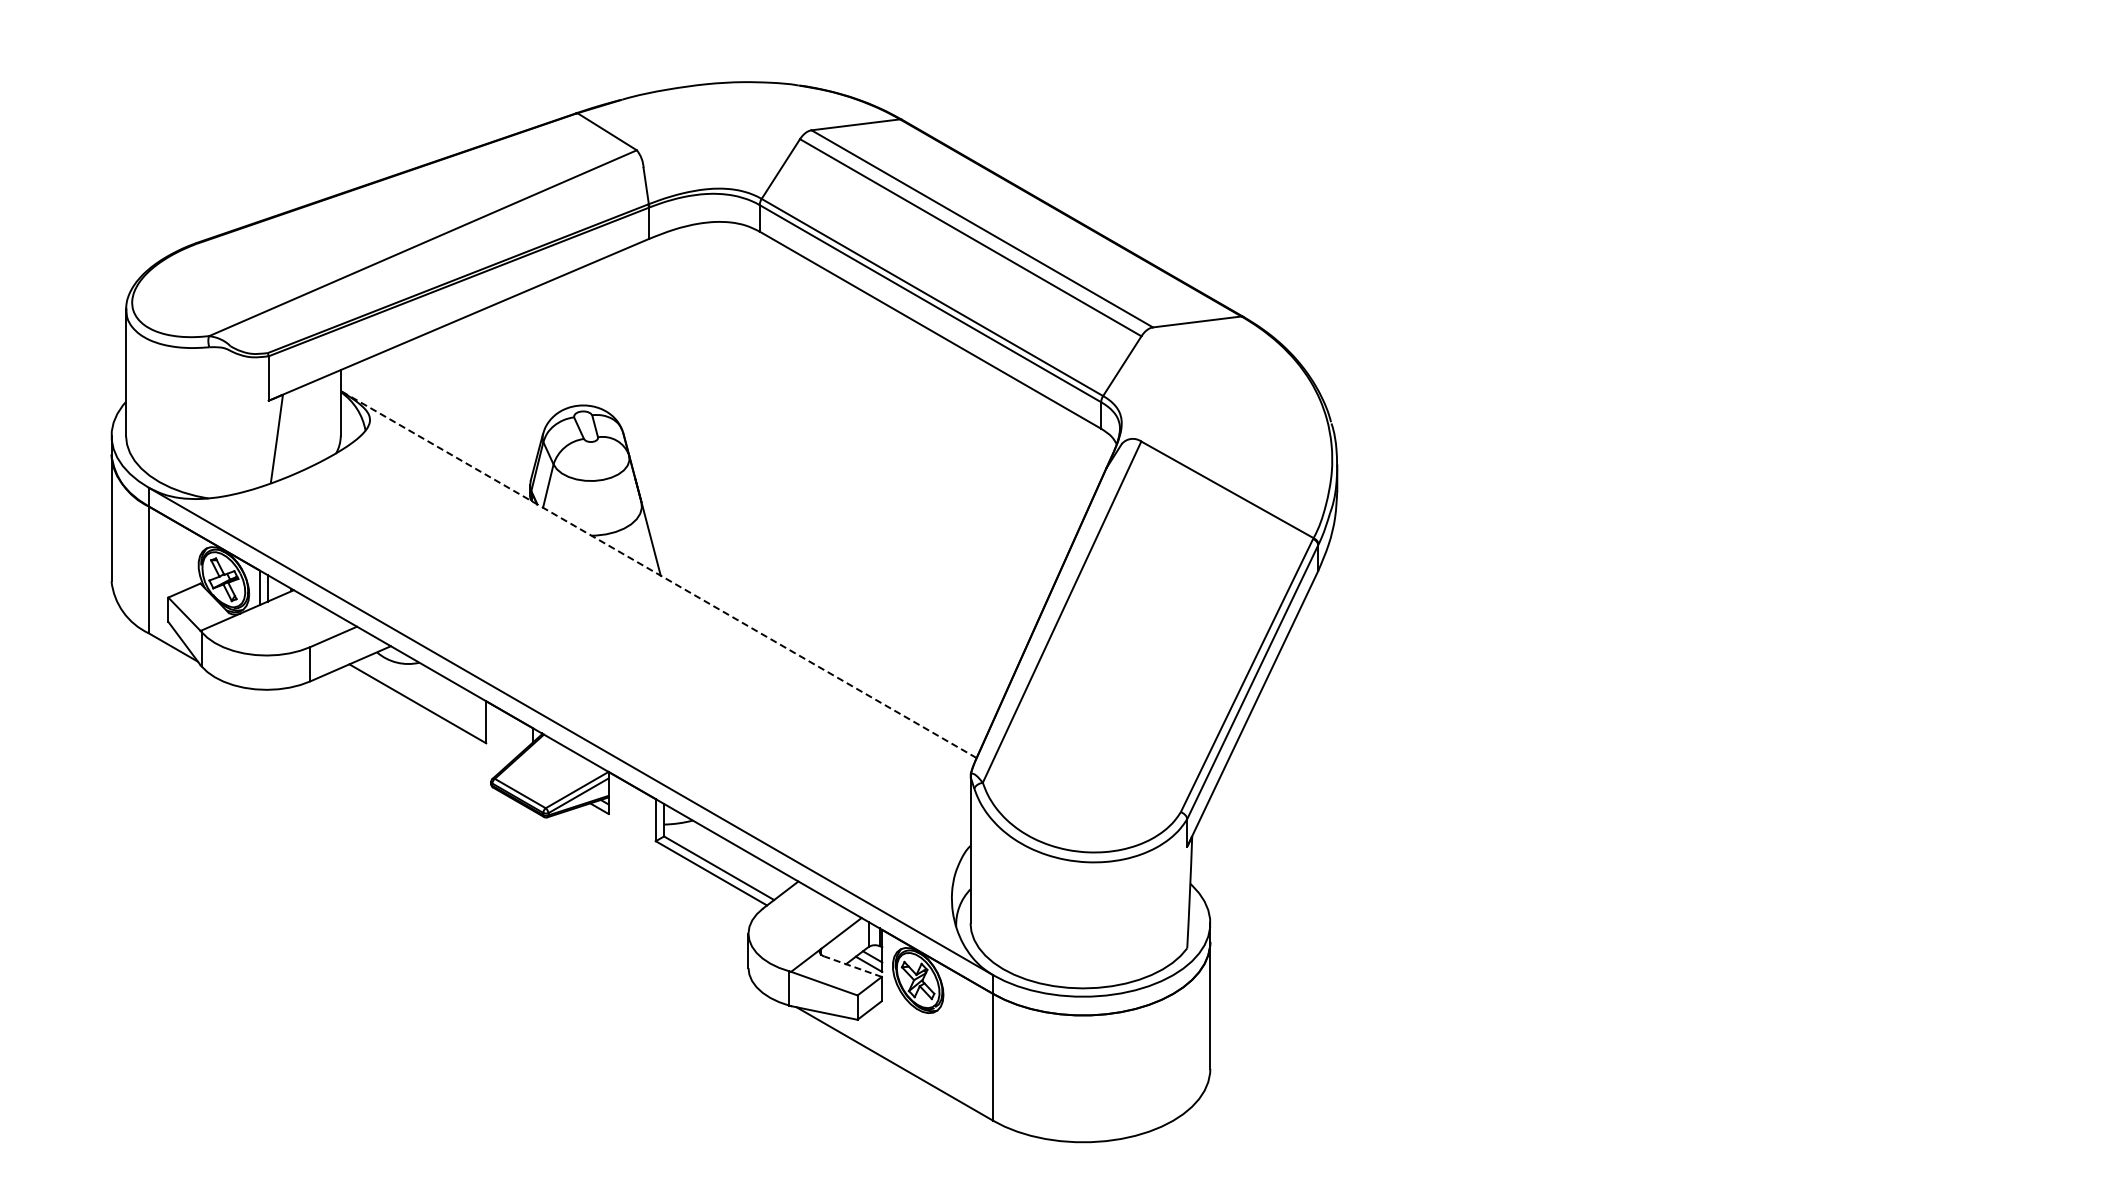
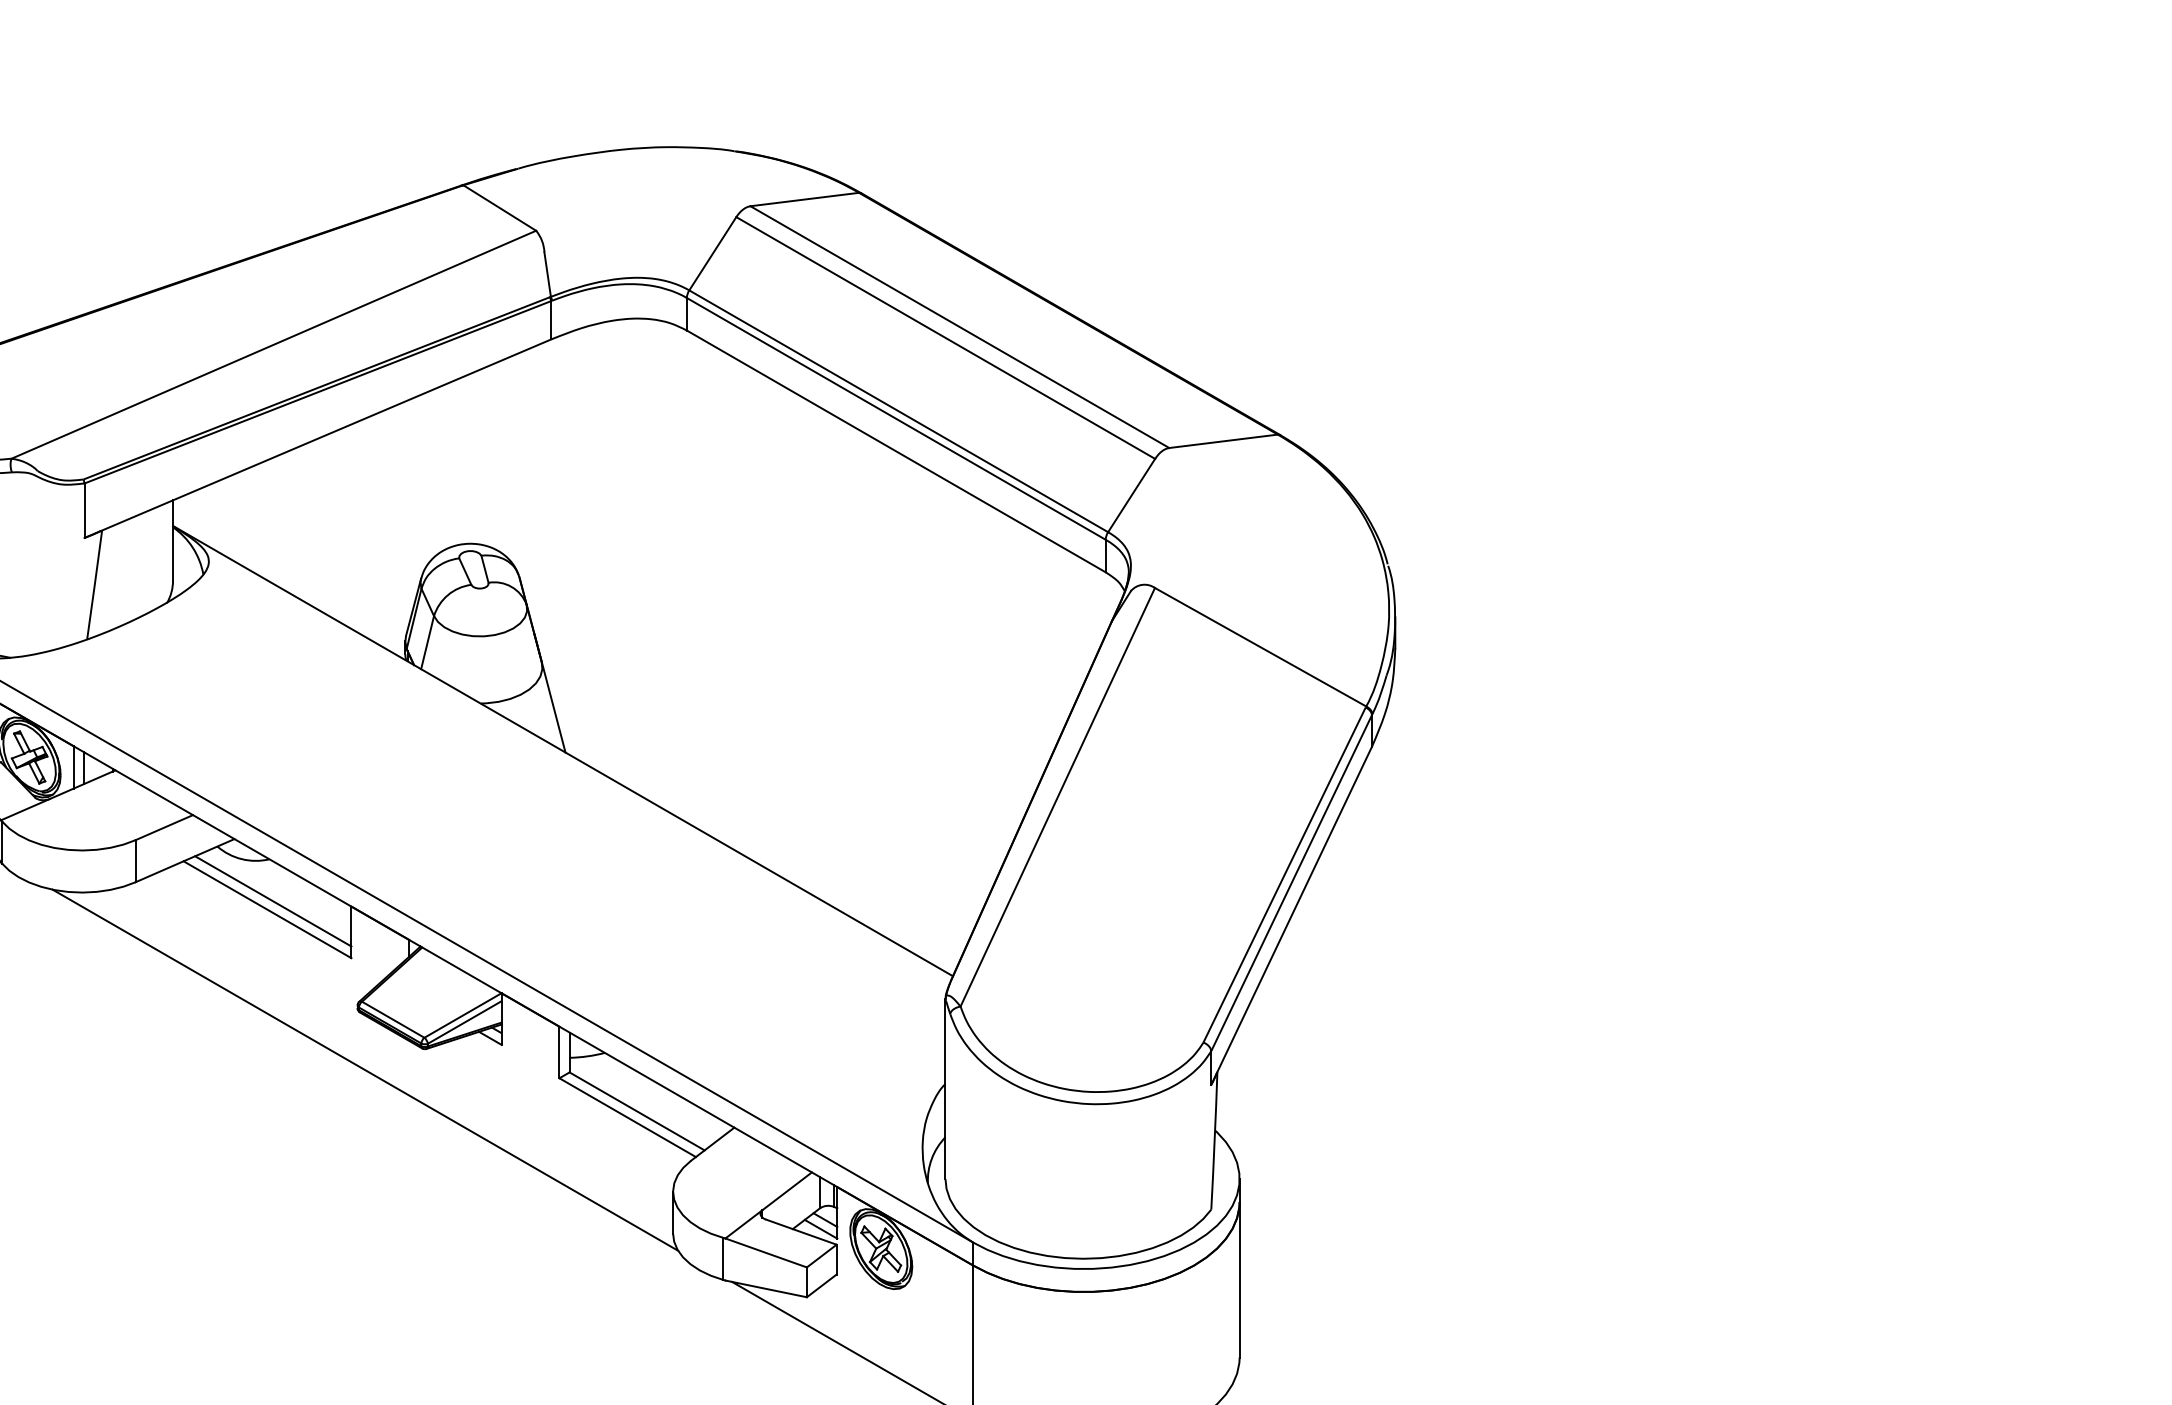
line: (658, 574) -> (562, 751), dashed -> solid
line: (422, 696) -> (273, 900), added
line: (497, 834) -> (365, 1070), added
line: (853, 966) -> (801, 1231), dashed -> solid

